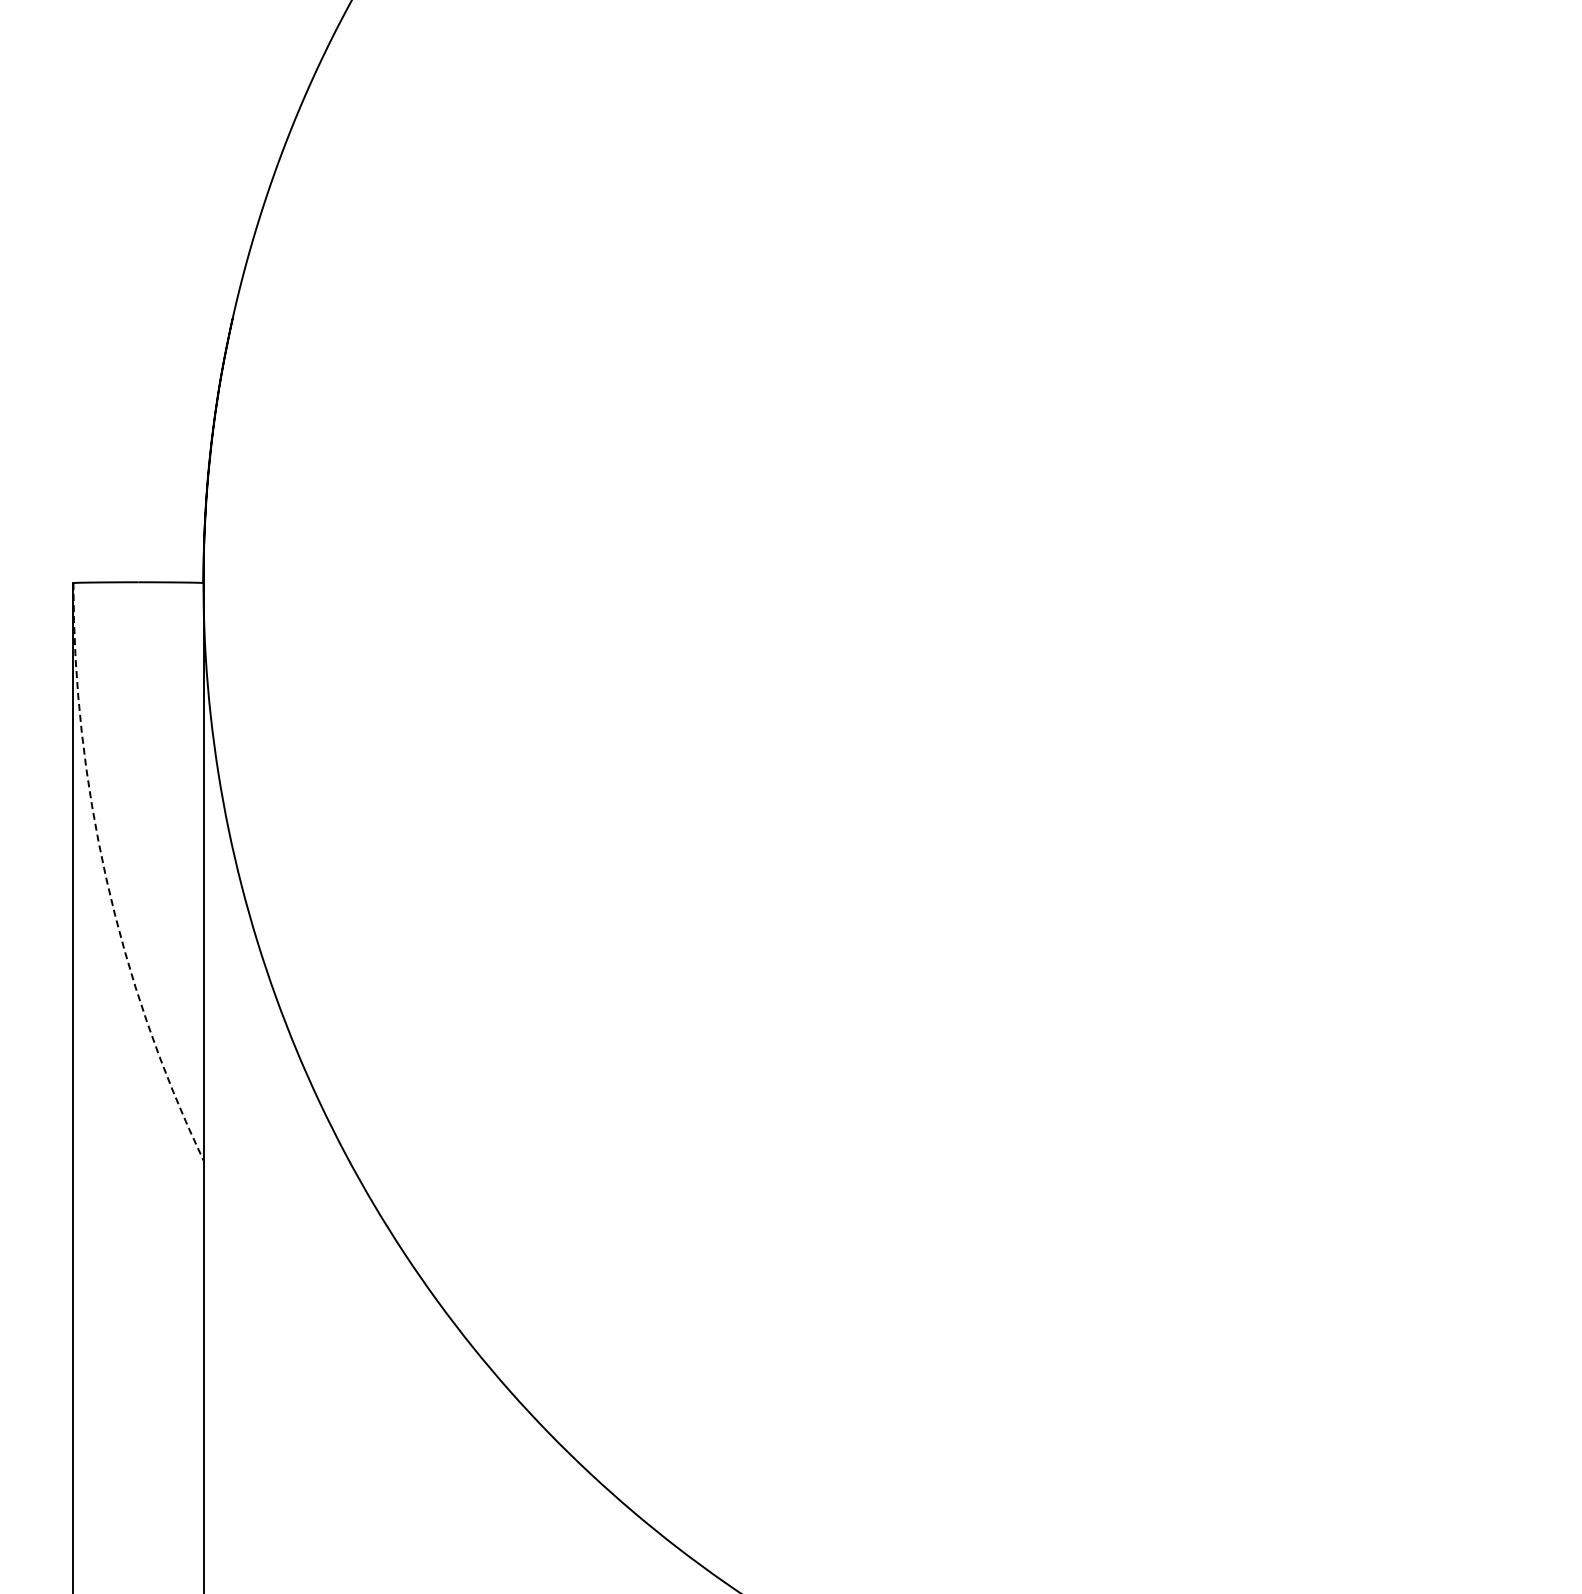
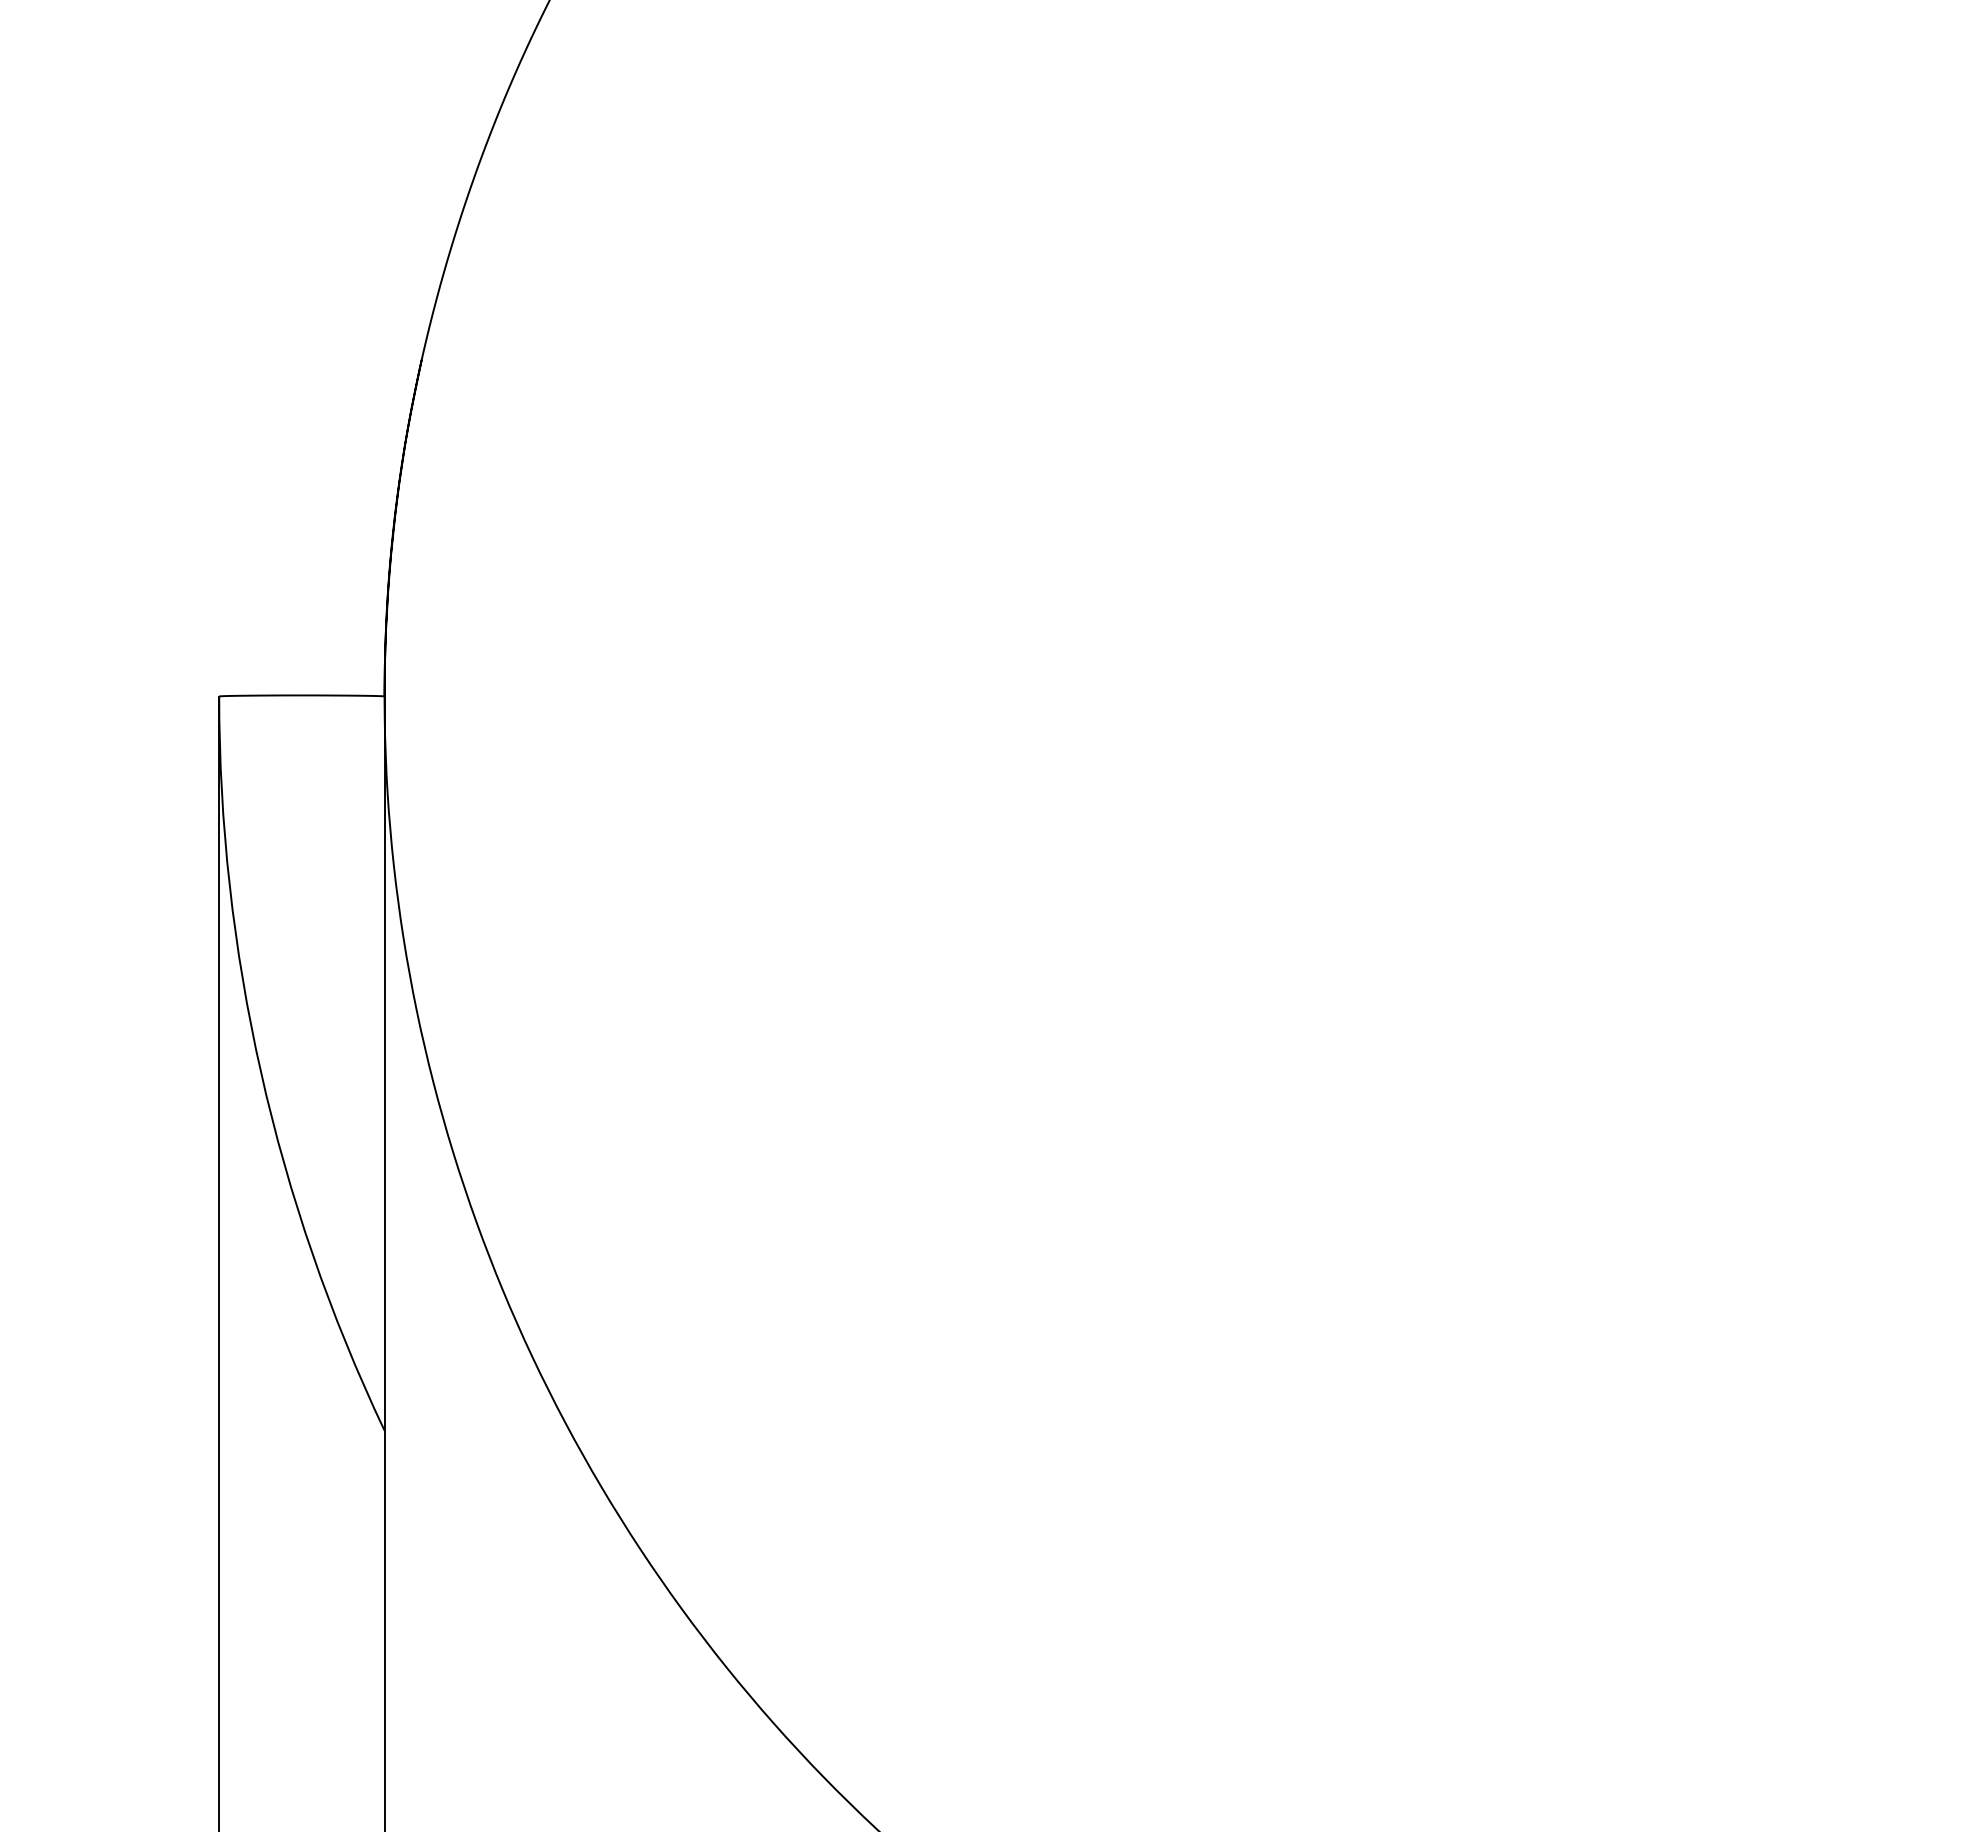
arc: (106, 879) -> (261, 1073), dashed -> solid

